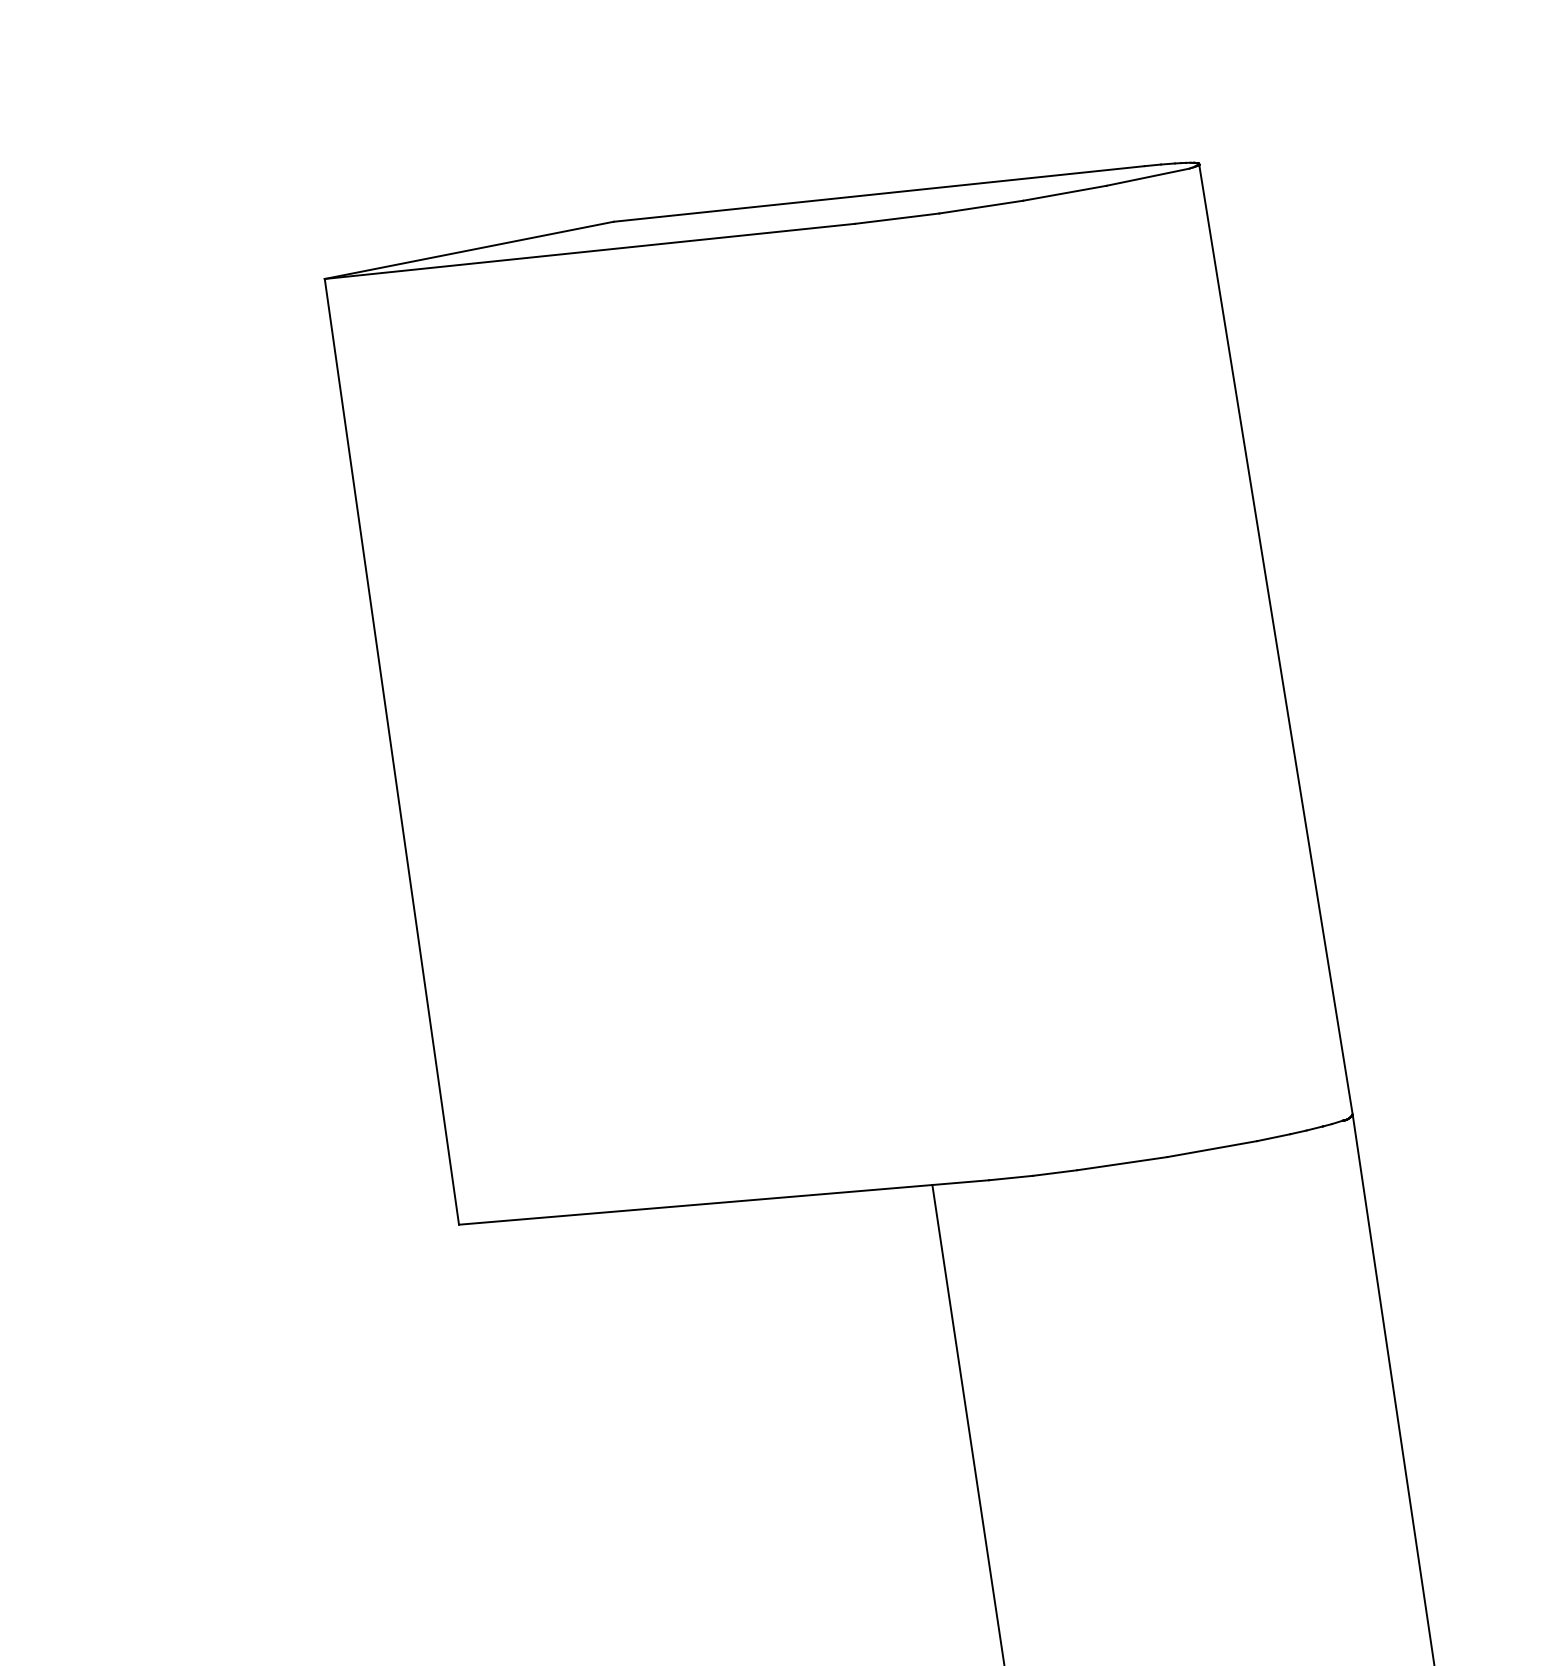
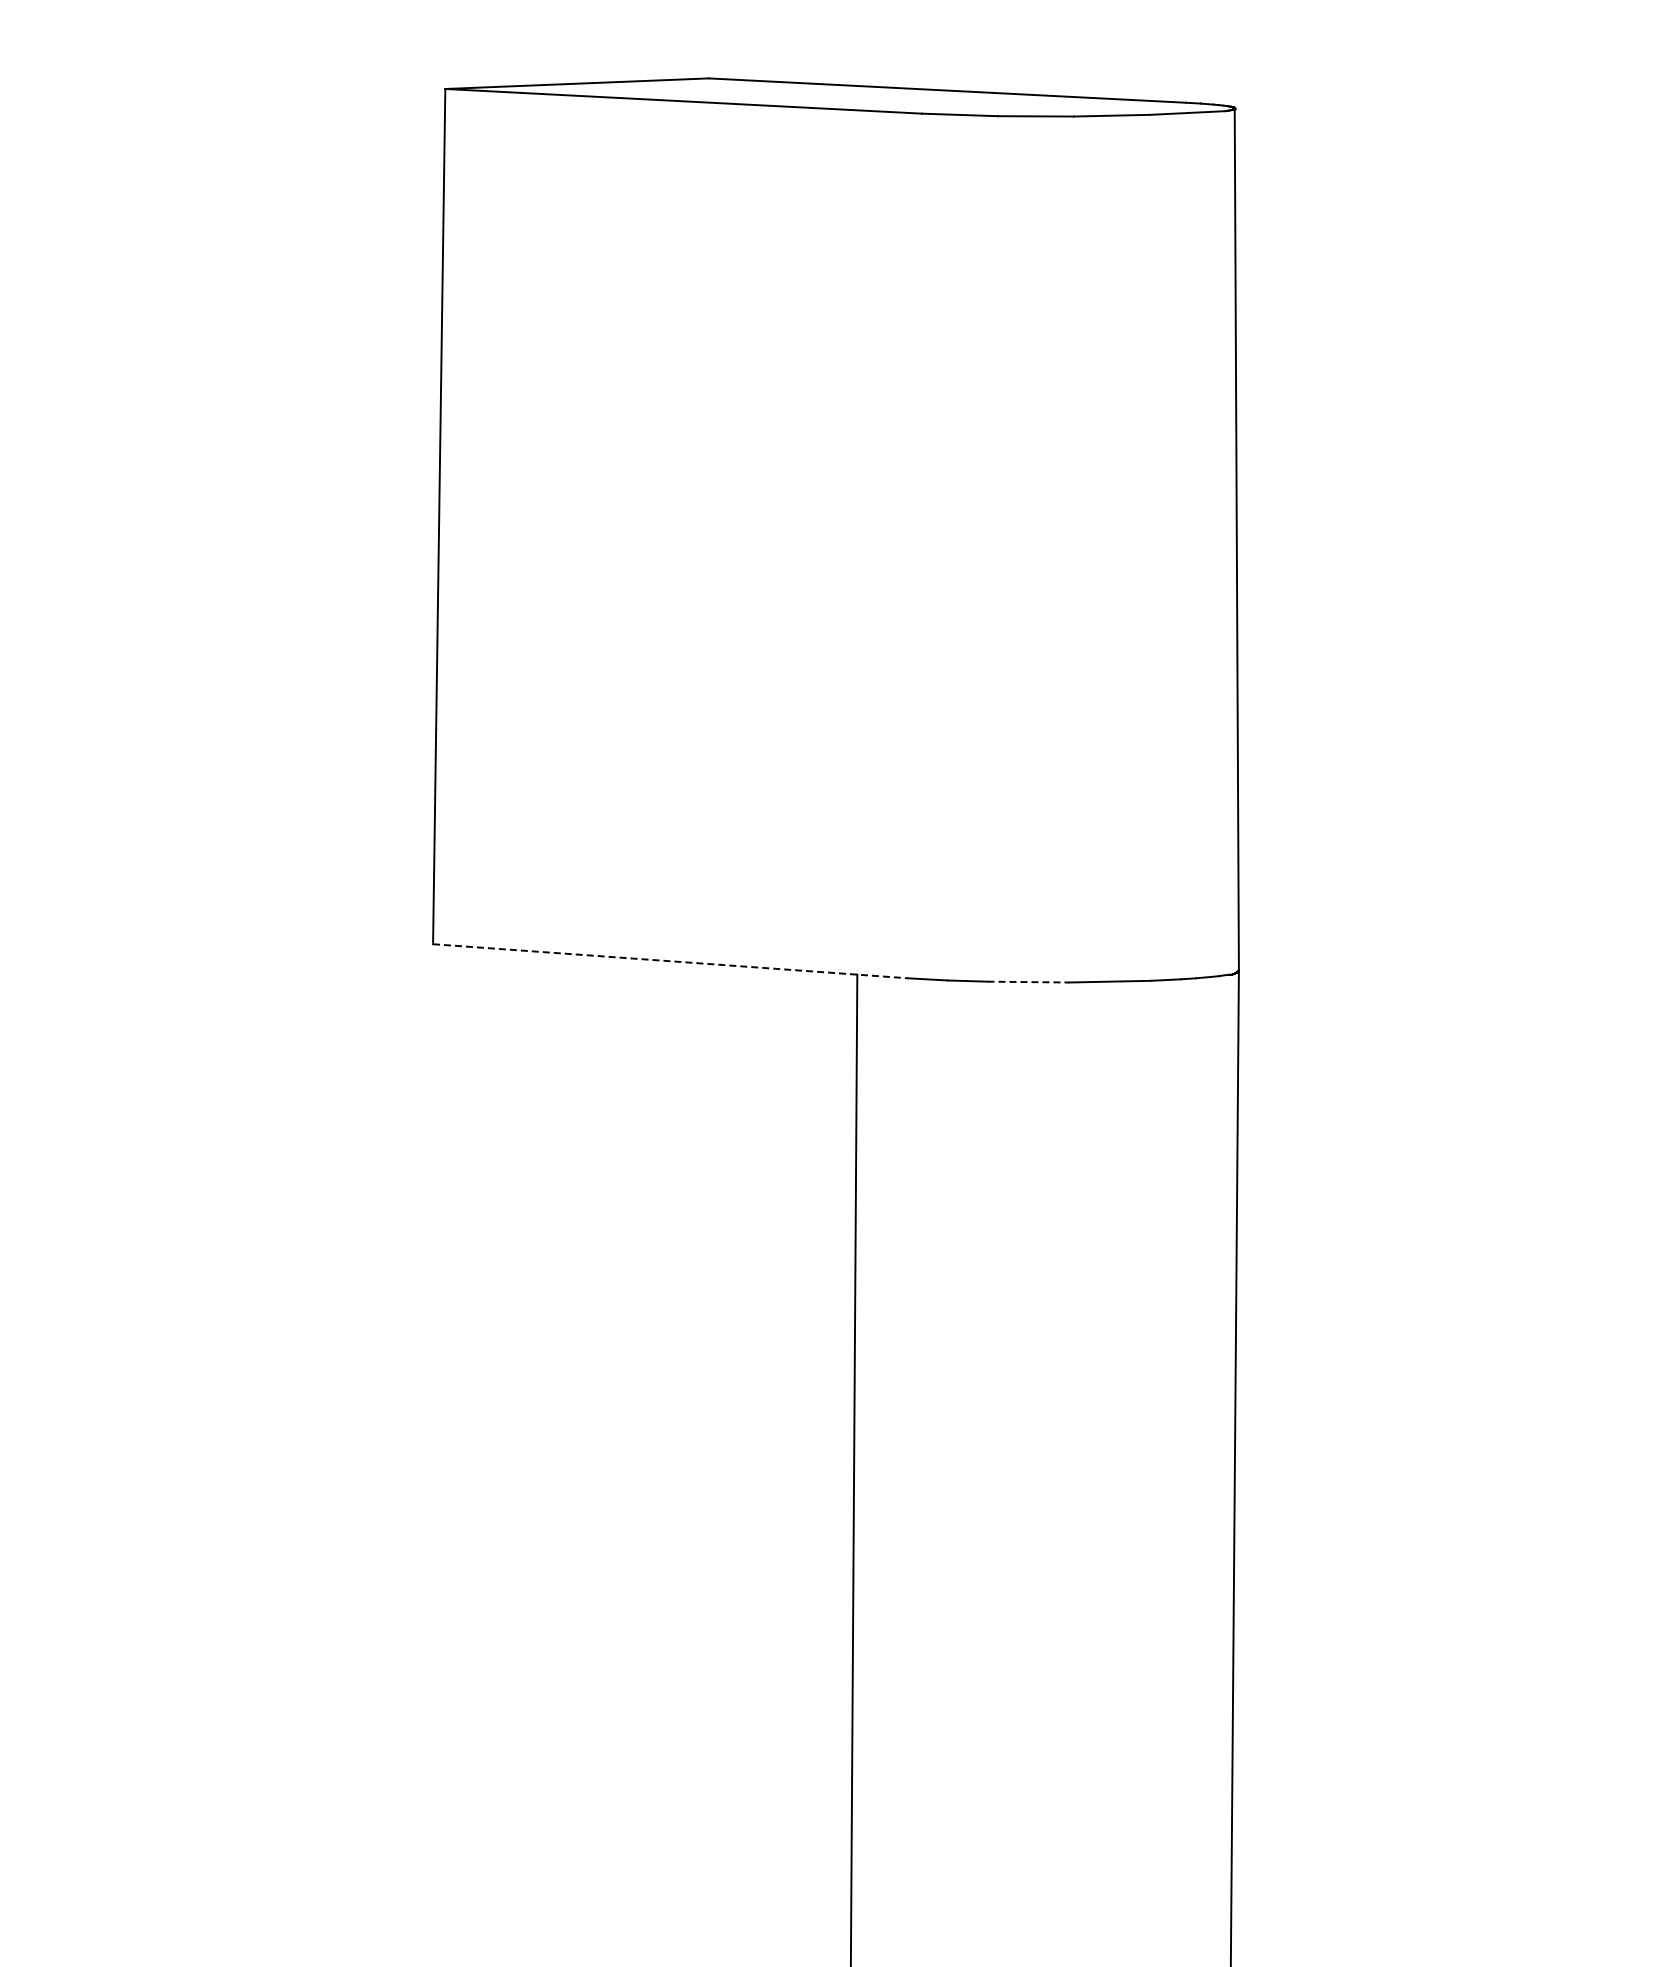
line: (1122, 1164) -> (1028, 982), solid -> dashed
line: (725, 1202) -> (671, 961), solid -> dashed

